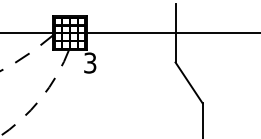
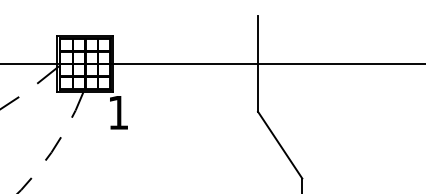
text: (90, 62) -> (118, 111), 3 -> 1

